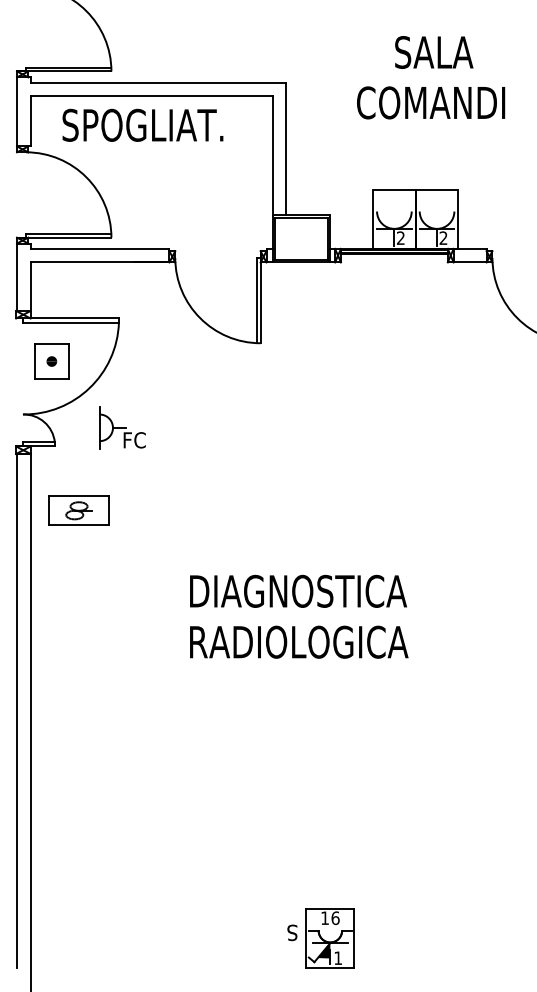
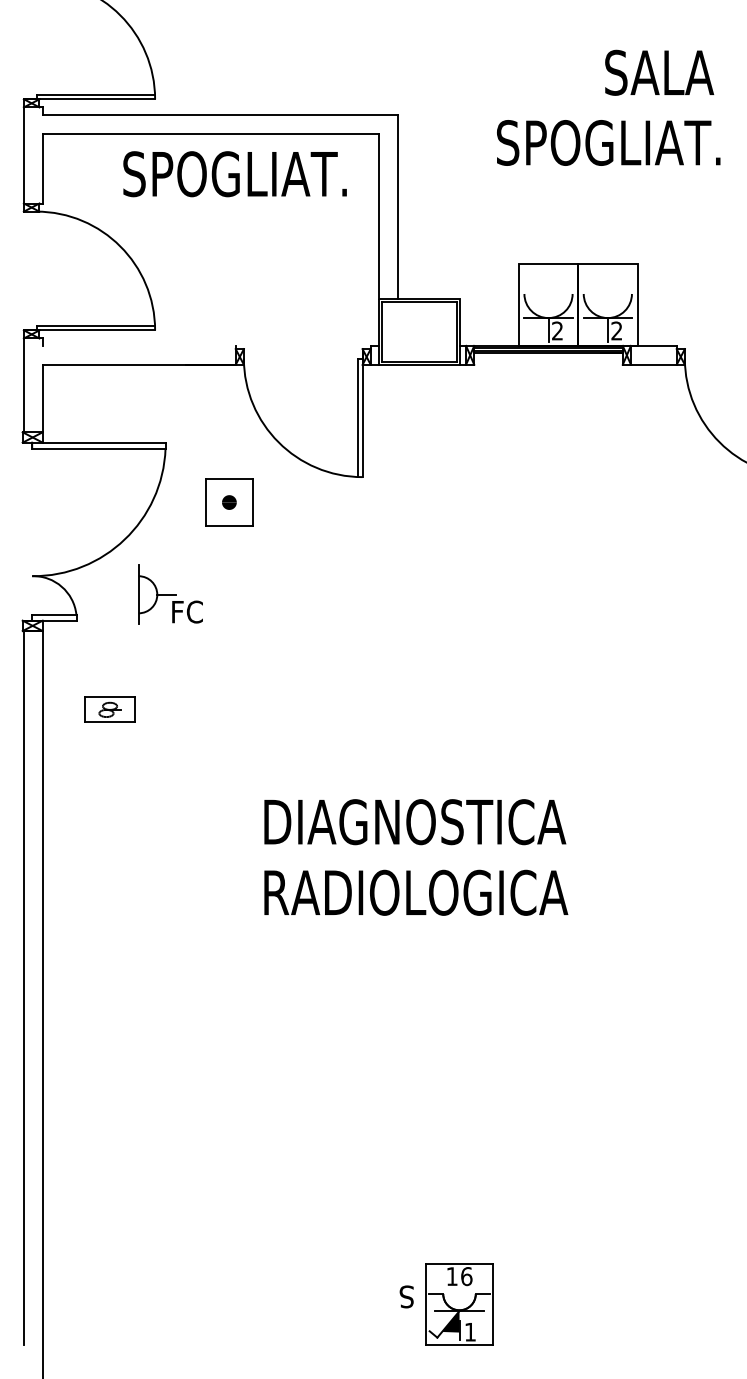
text: (434, 52) -> (659, 72), moved
text: (437, 102) -> (608, 142), COMANDI -> SPOGLIAT.
text: (142, 124) -> (234, 172), moved
line: (99, 248) -> (138, 345), removed
part: (51, 361) -> (228, 502), moved
part: (78, 510) -> (109, 709), size x0.6

